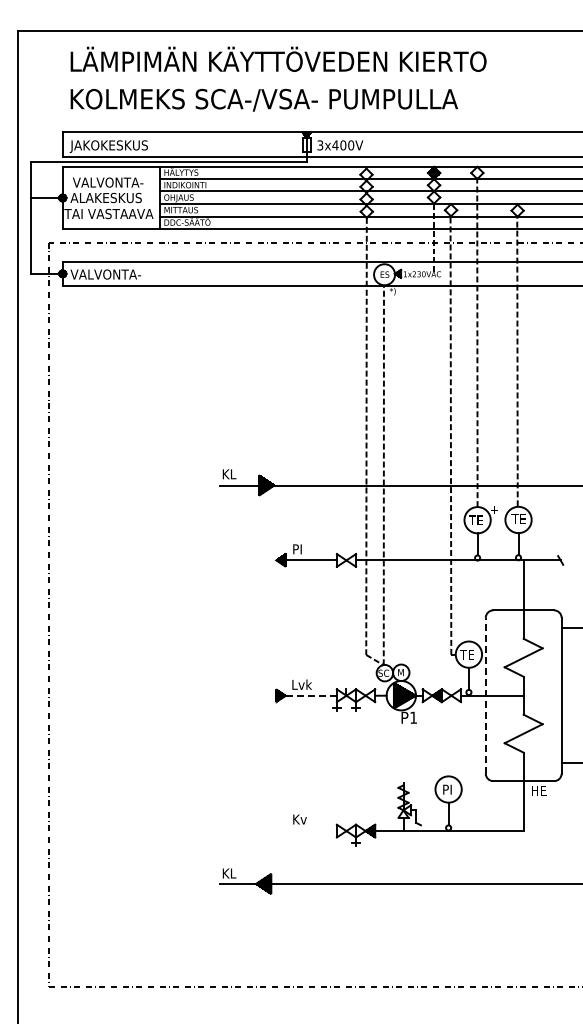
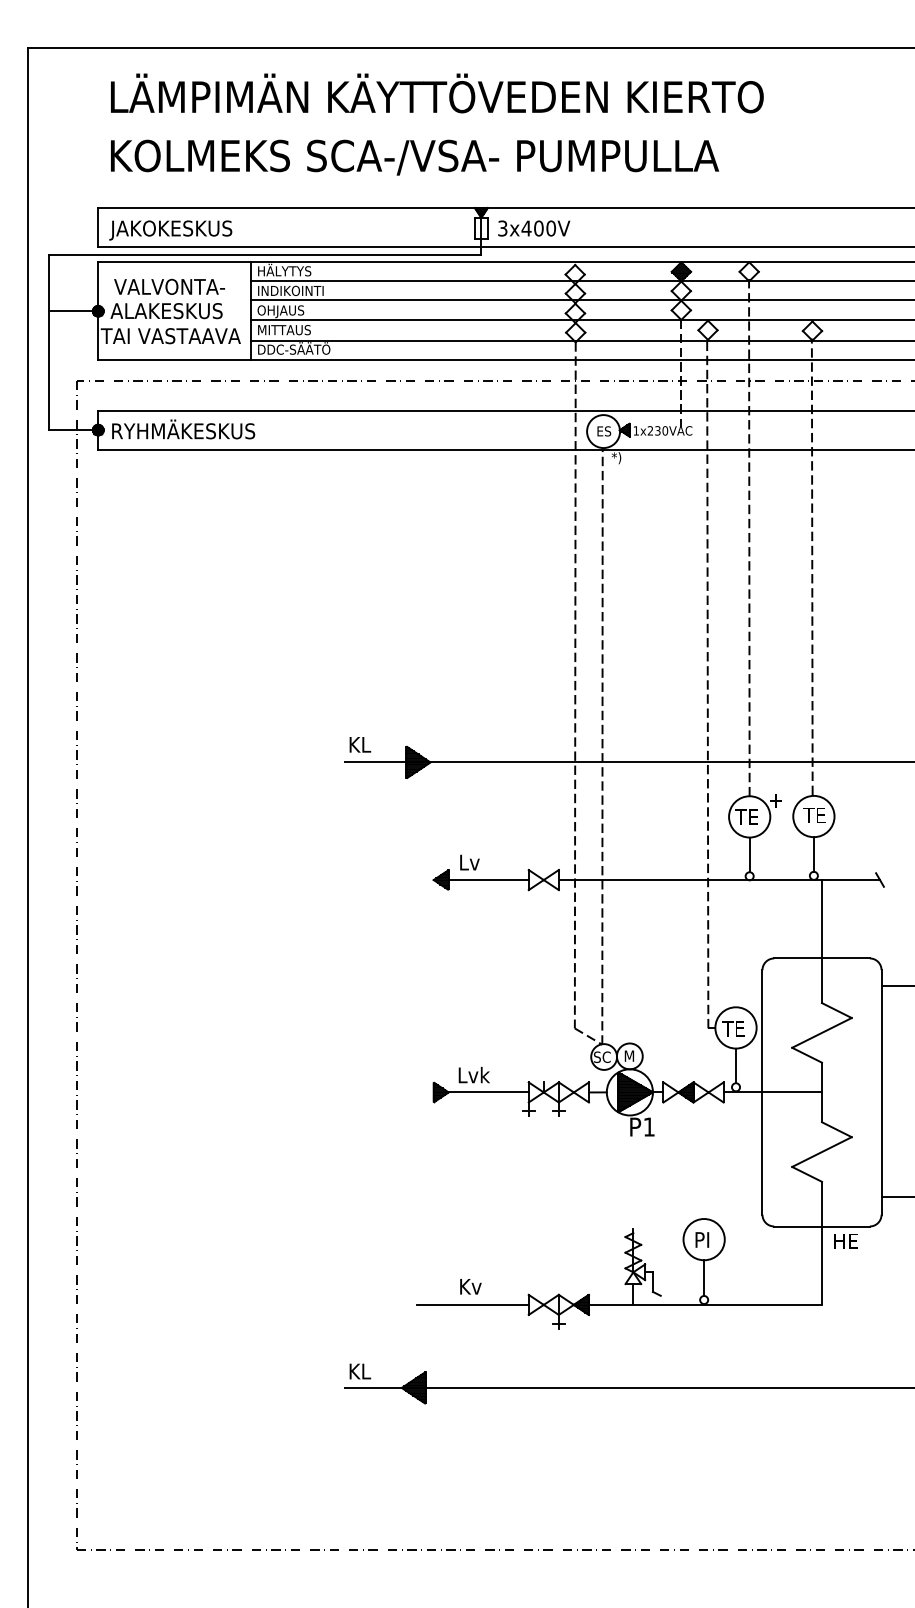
text: (116, 273) -> (182, 429), VALVONTA- -> RYHMÄKESKUS
text: (299, 549) -> (470, 862), PI -> Lv
line: (311, 695) -> (488, 1092), dashed -> solid
line: (485, 695) -> (762, 1092), dashed -> solid
line: (300, 831) -> (471, 1305), added

